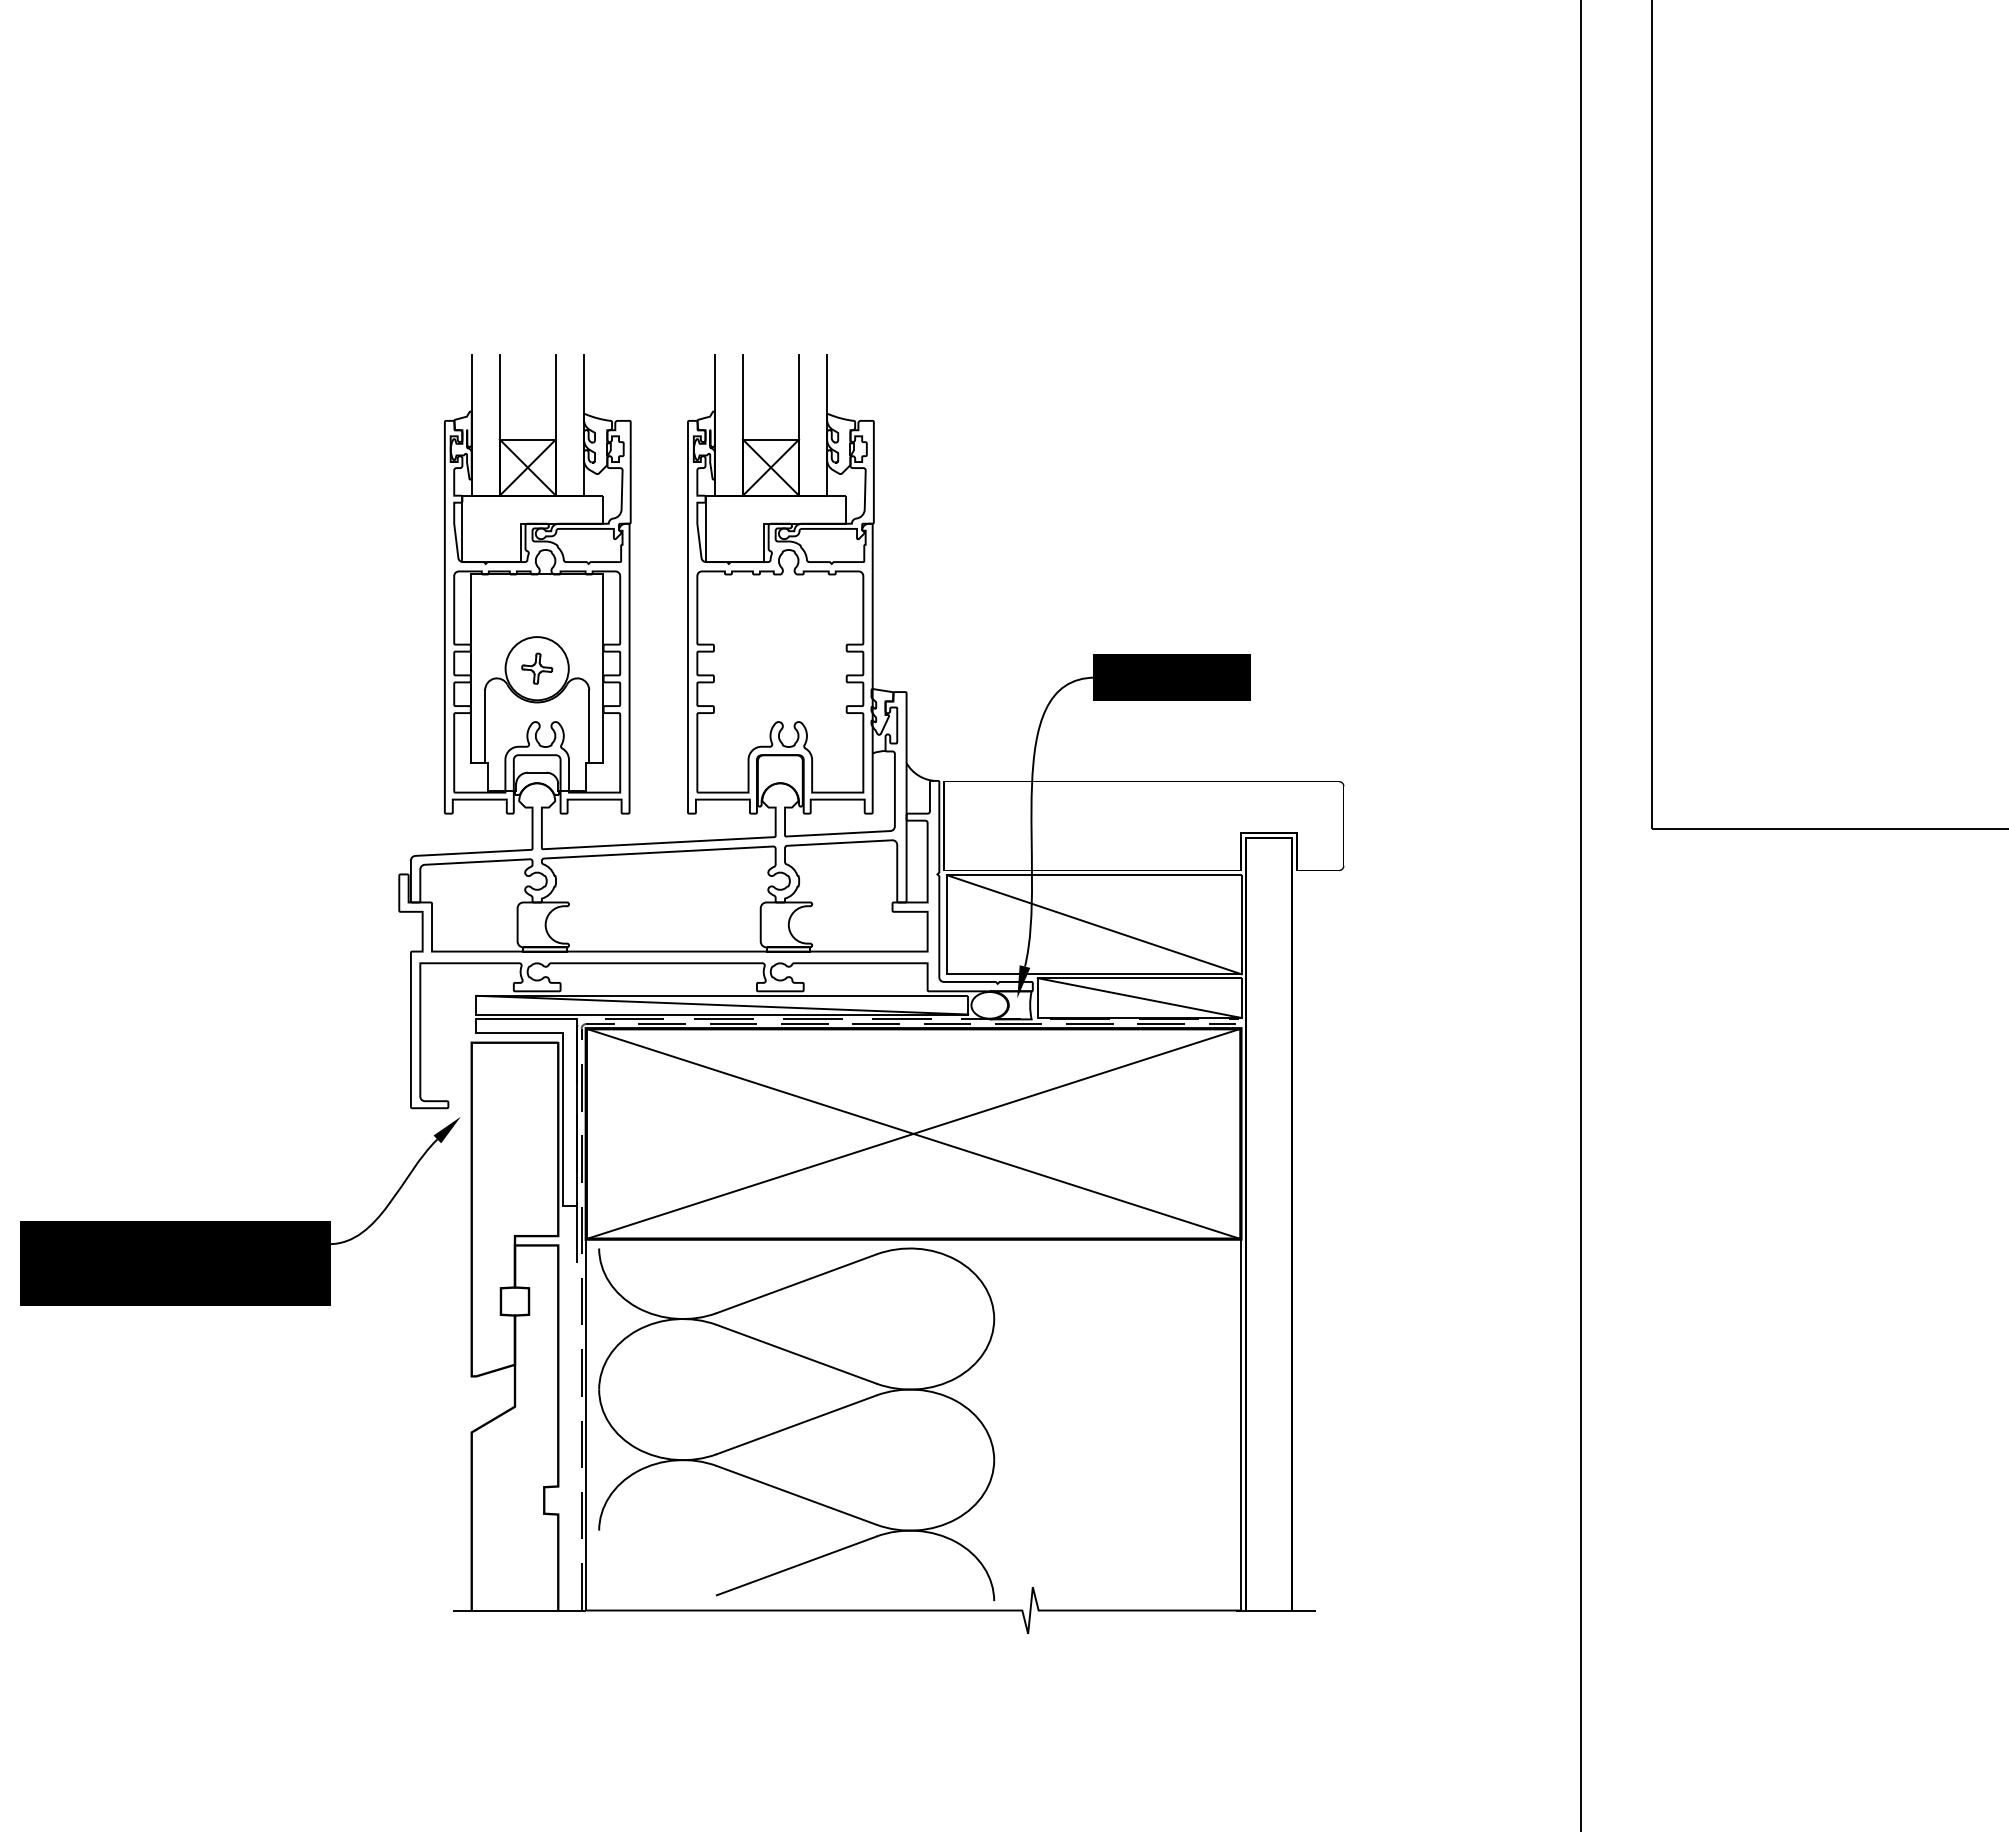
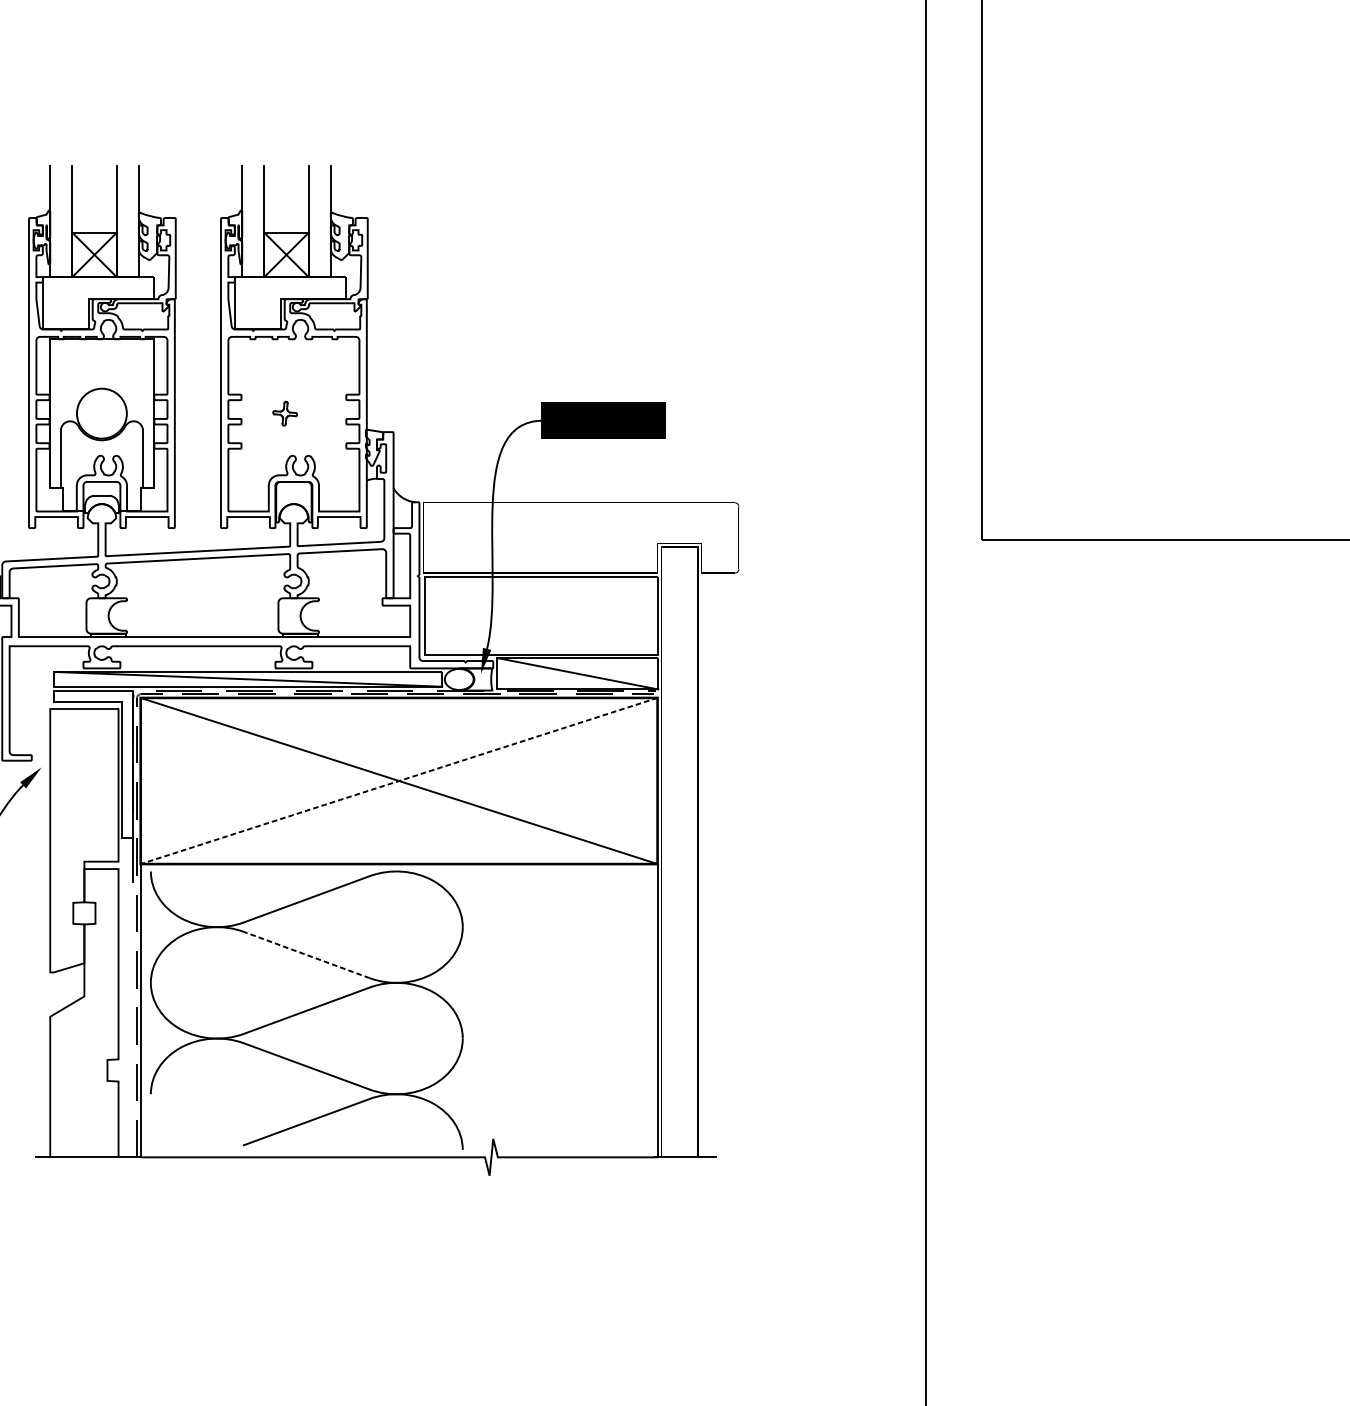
part: (537, 668) -> (285, 413), moved
line: (1093, 924) -> (541, 615), removed
line: (913, 1133) -> (399, 780), solid -> dashed
line: (796, 1354) -> (306, 955), solid -> dashed

